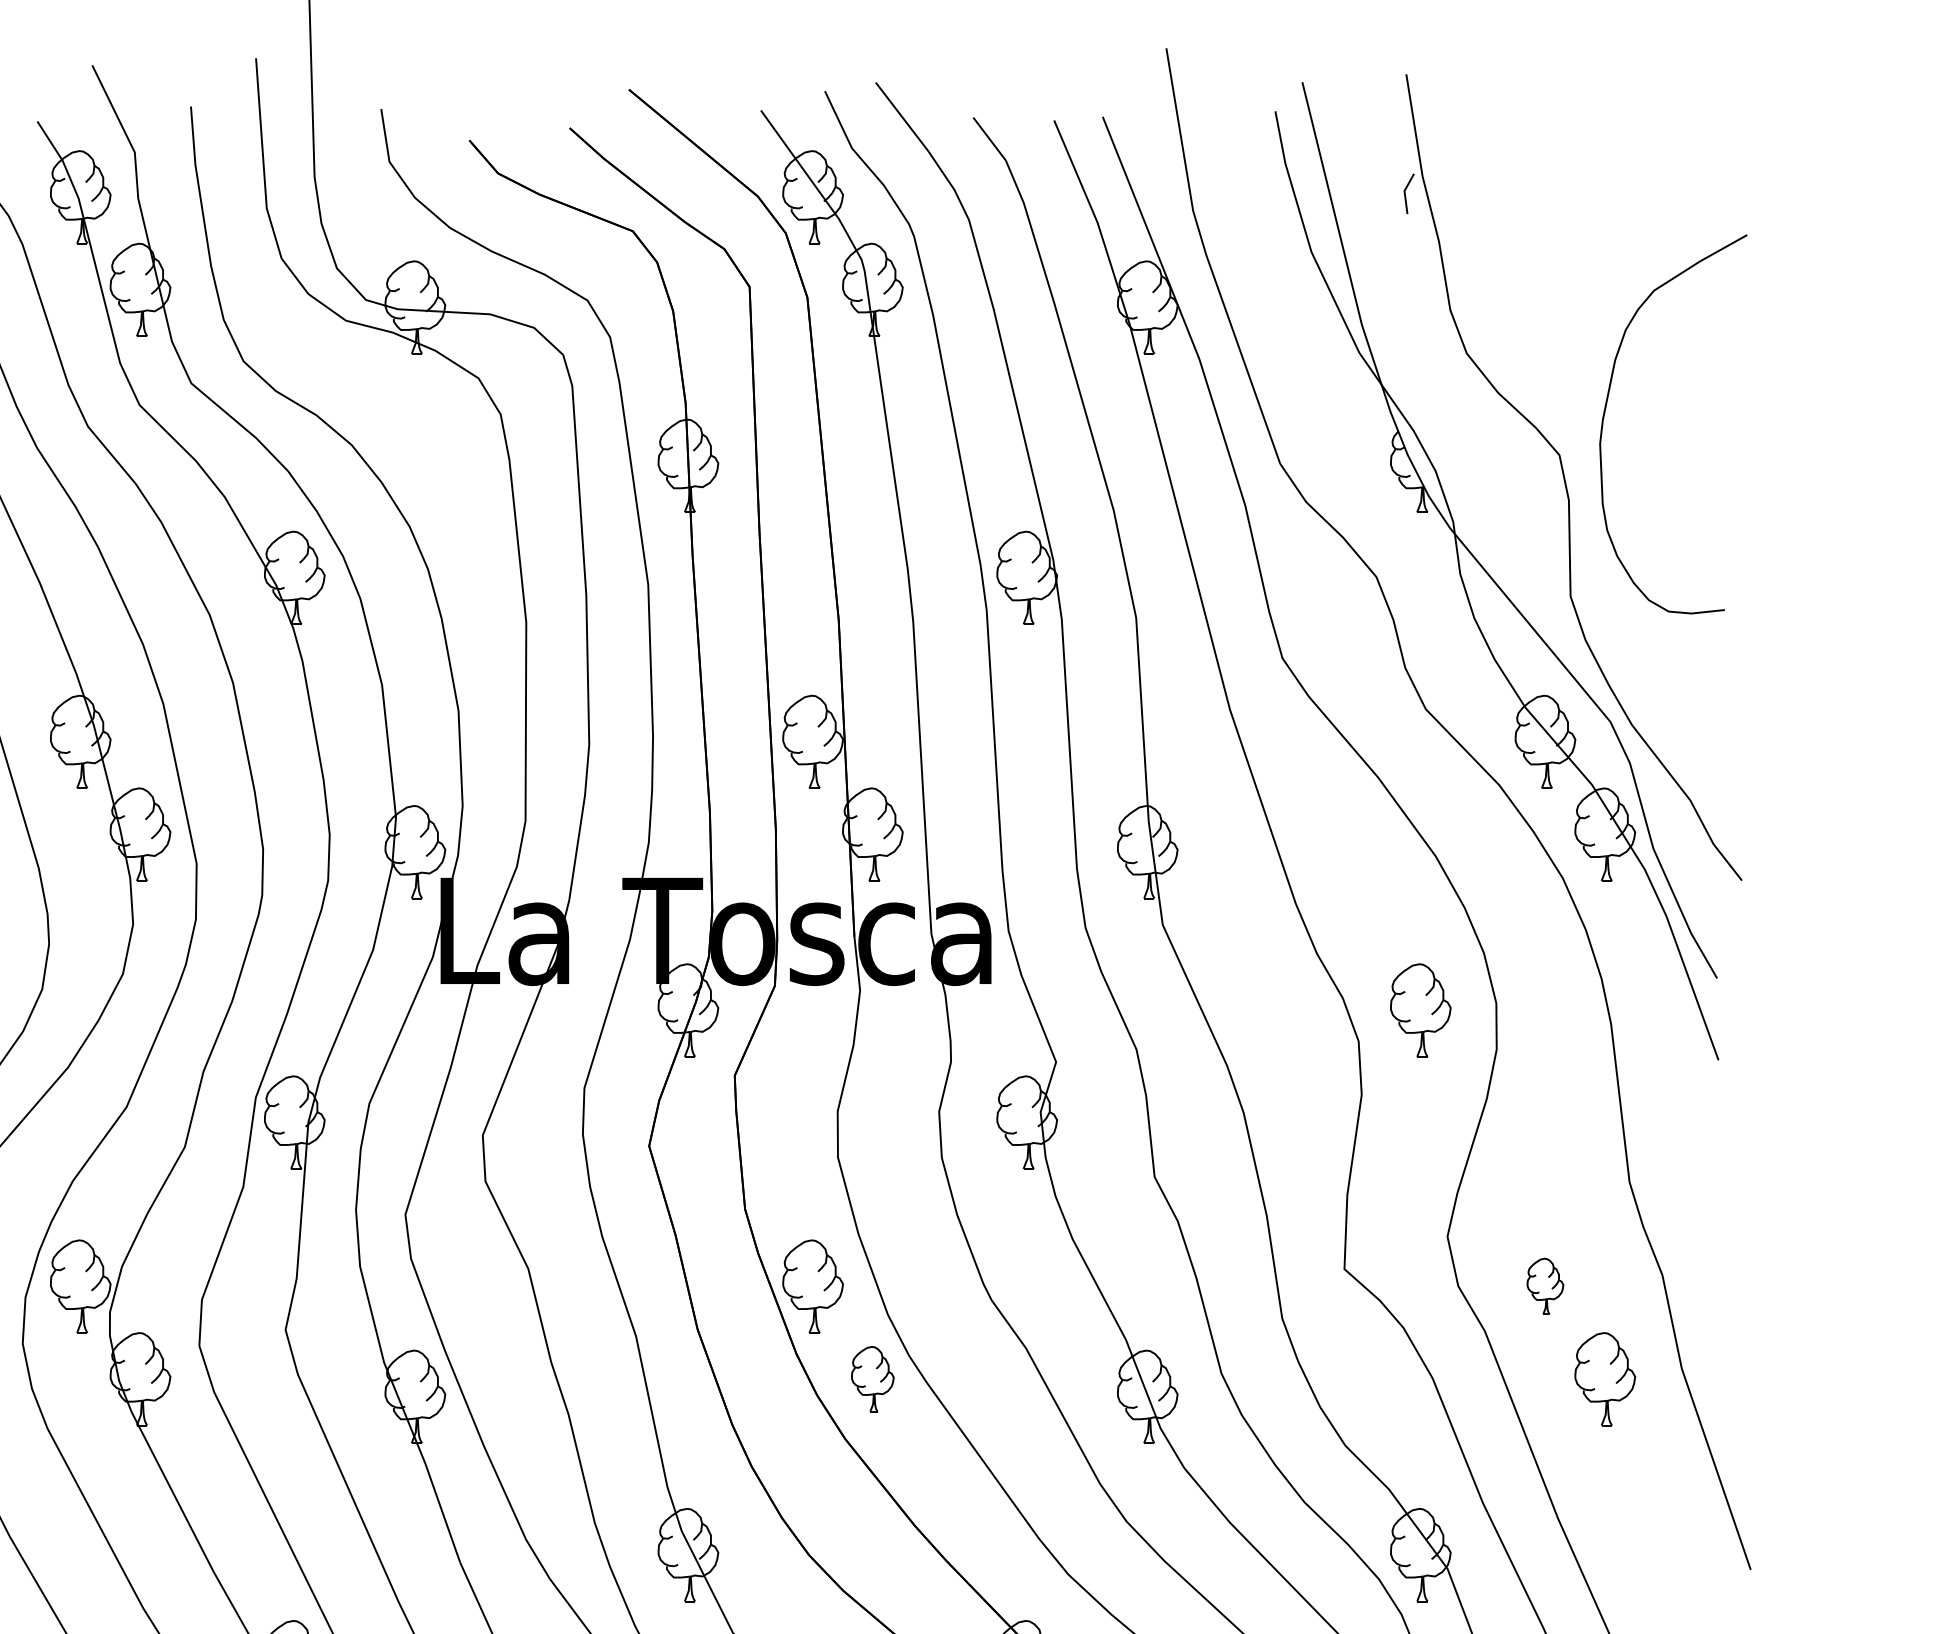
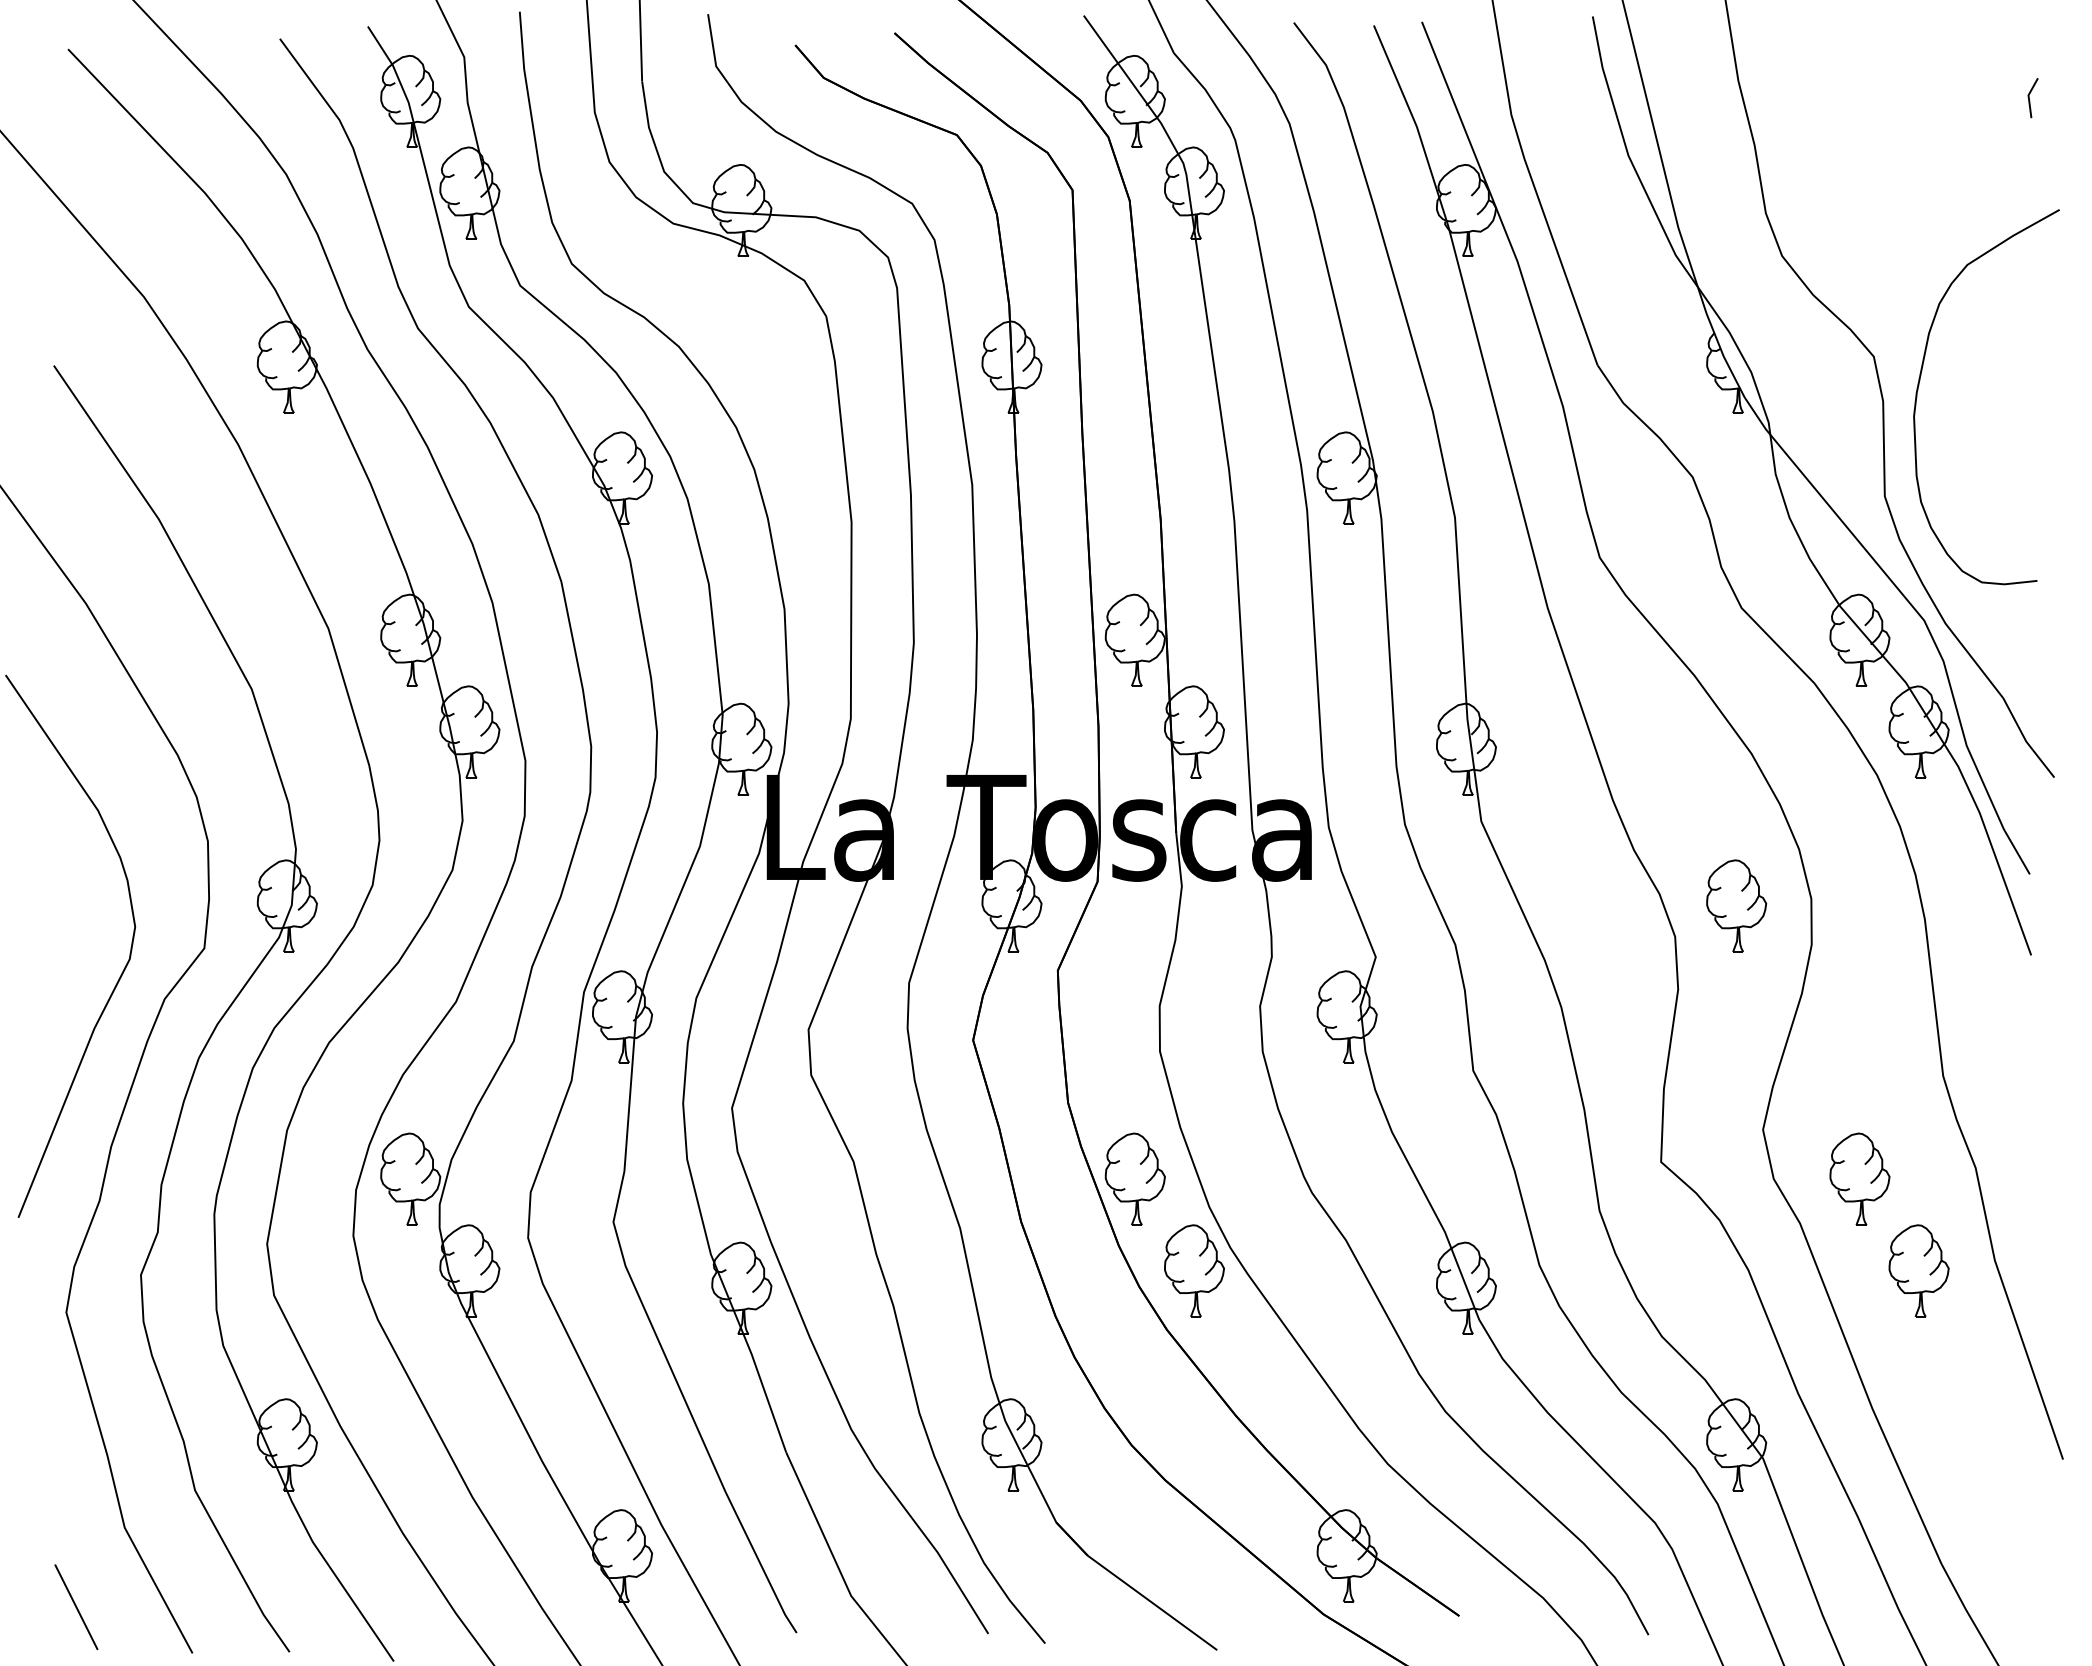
line: (1406, 196) -> (2030, 100), moved
curve: (1605, 412) -> (1919, 385), moved
part: (1544, 1285) -> (1859, 1178), size x1.67
part: (872, 1378) -> (1194, 1270), size x1.43

